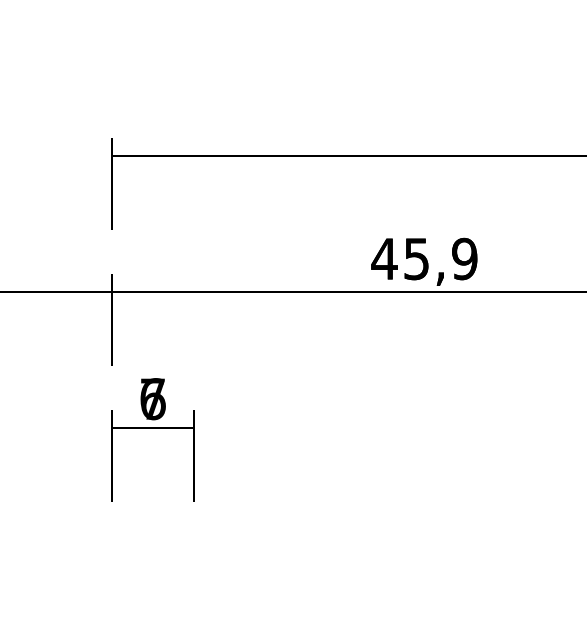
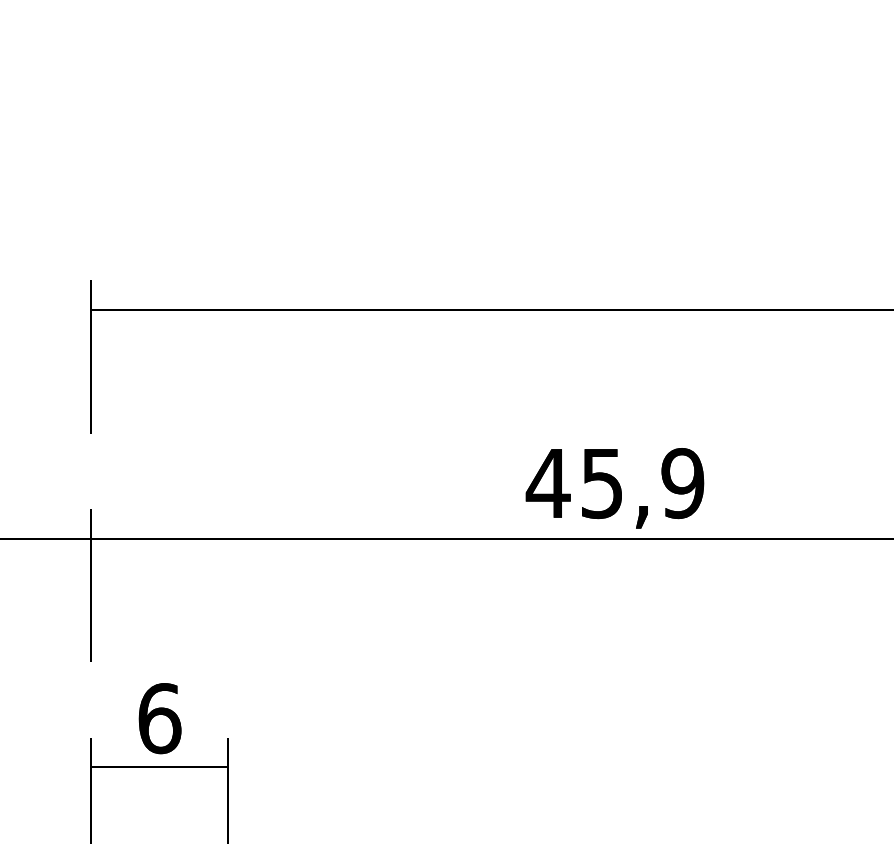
text: (152, 399) -> (158, 719), 7 -> 6

